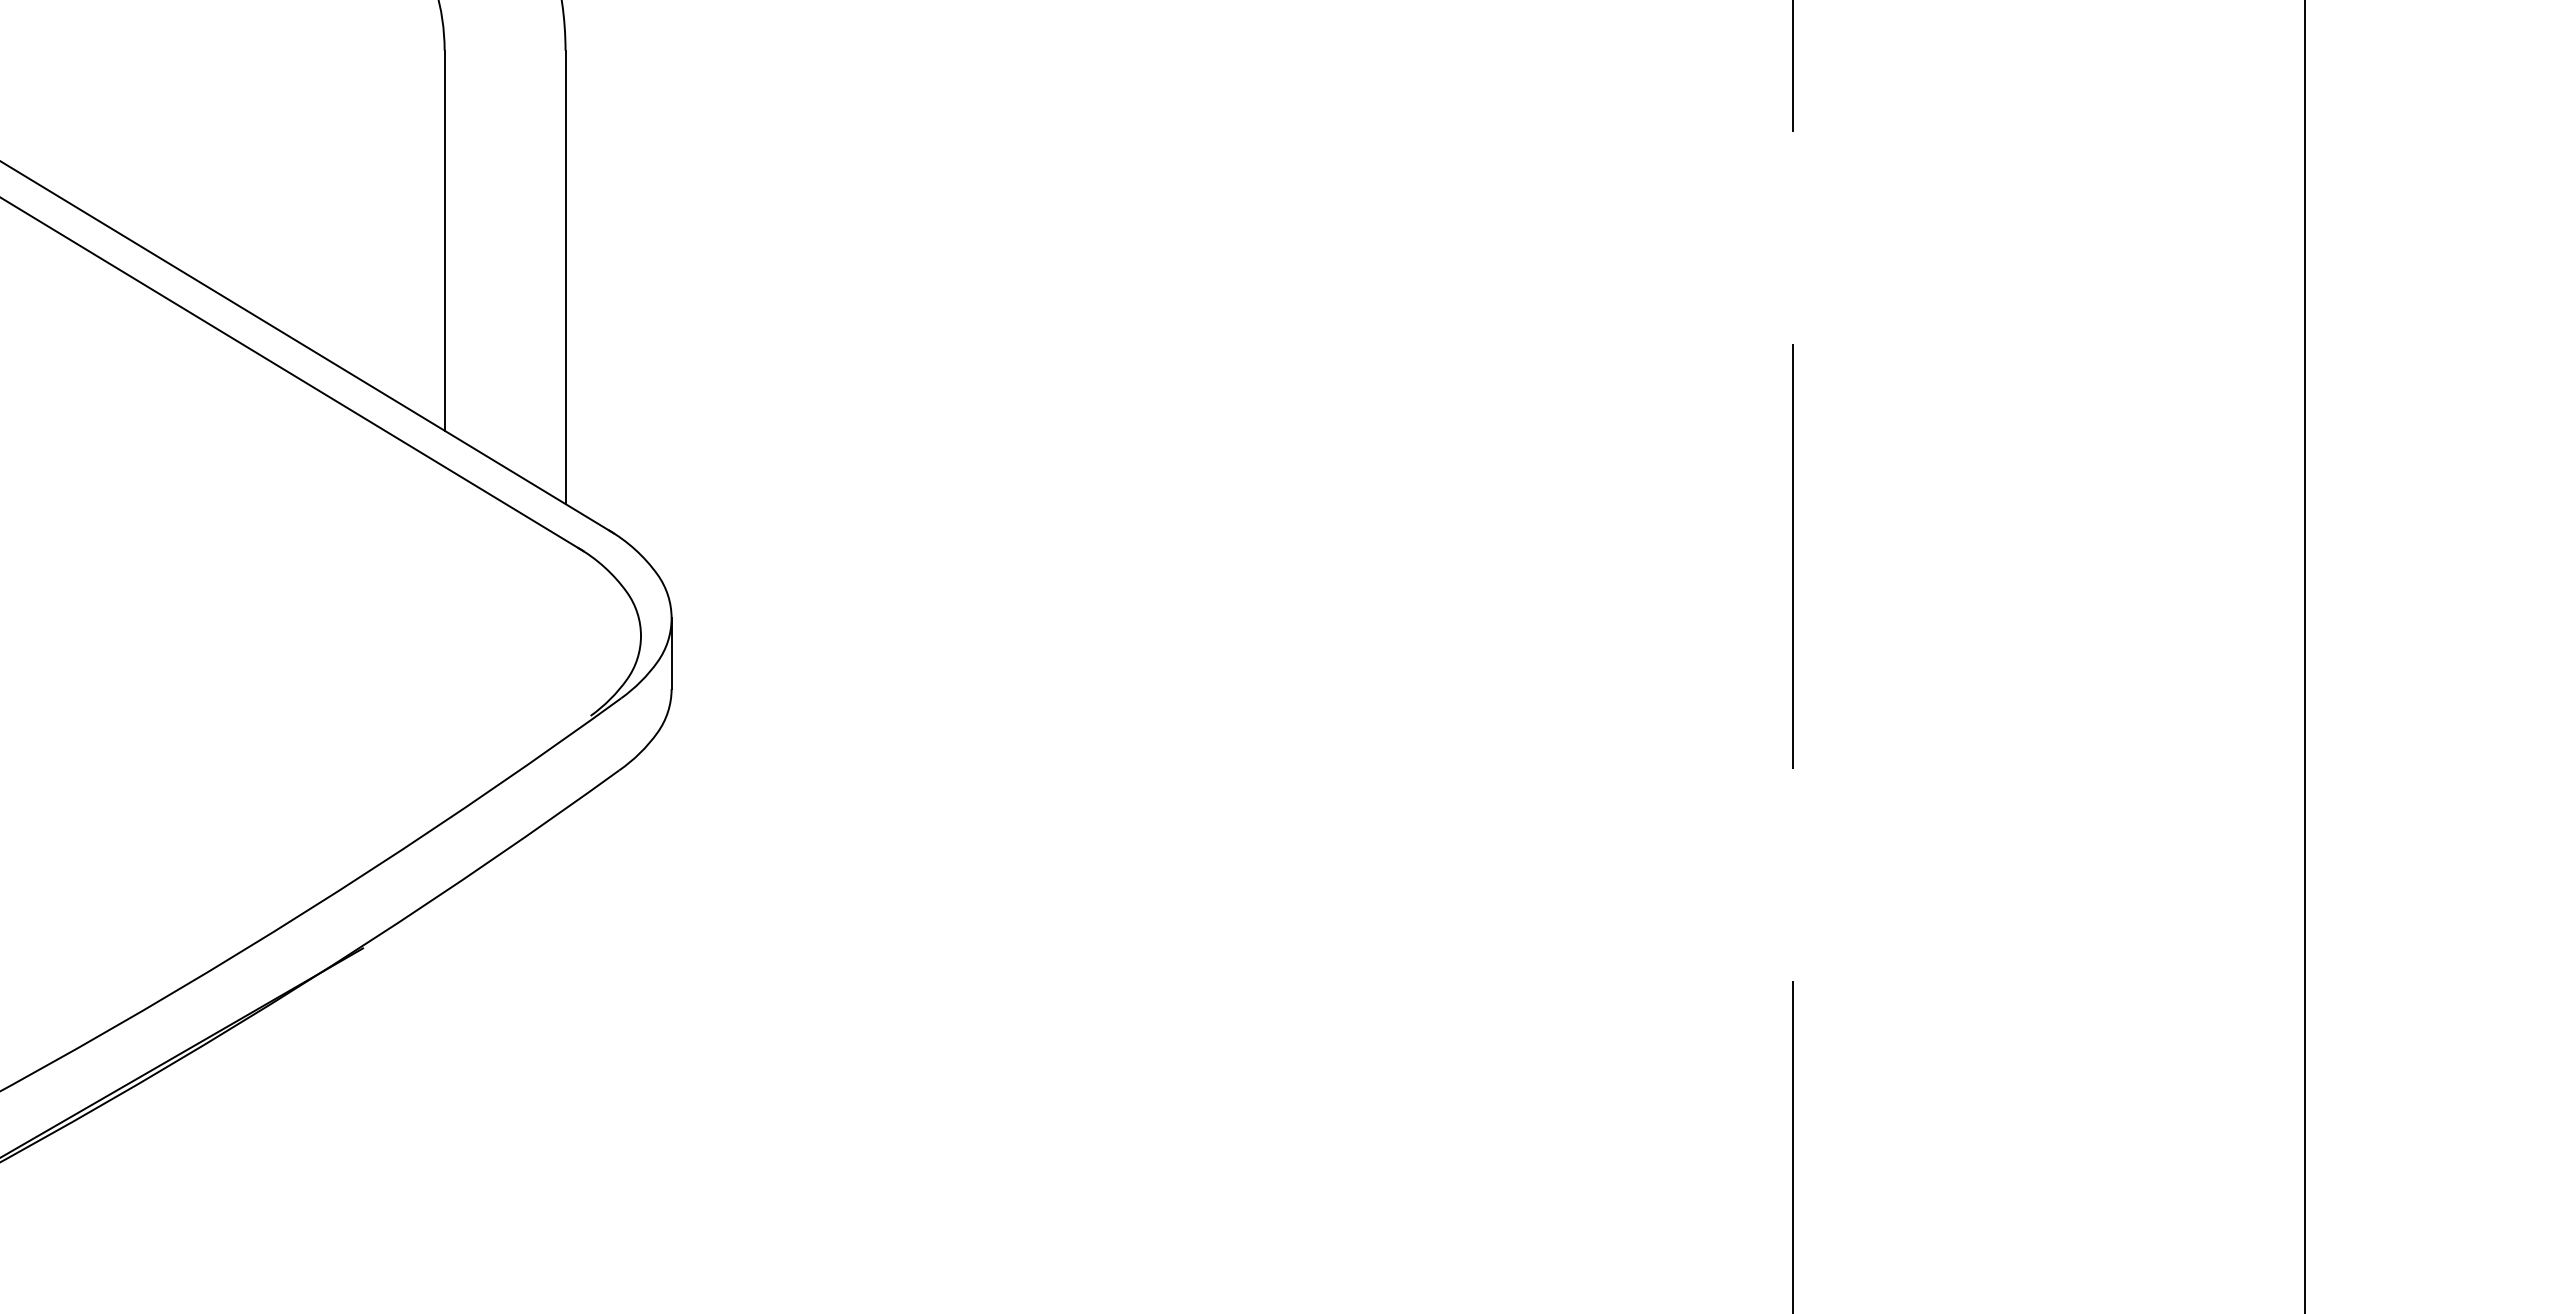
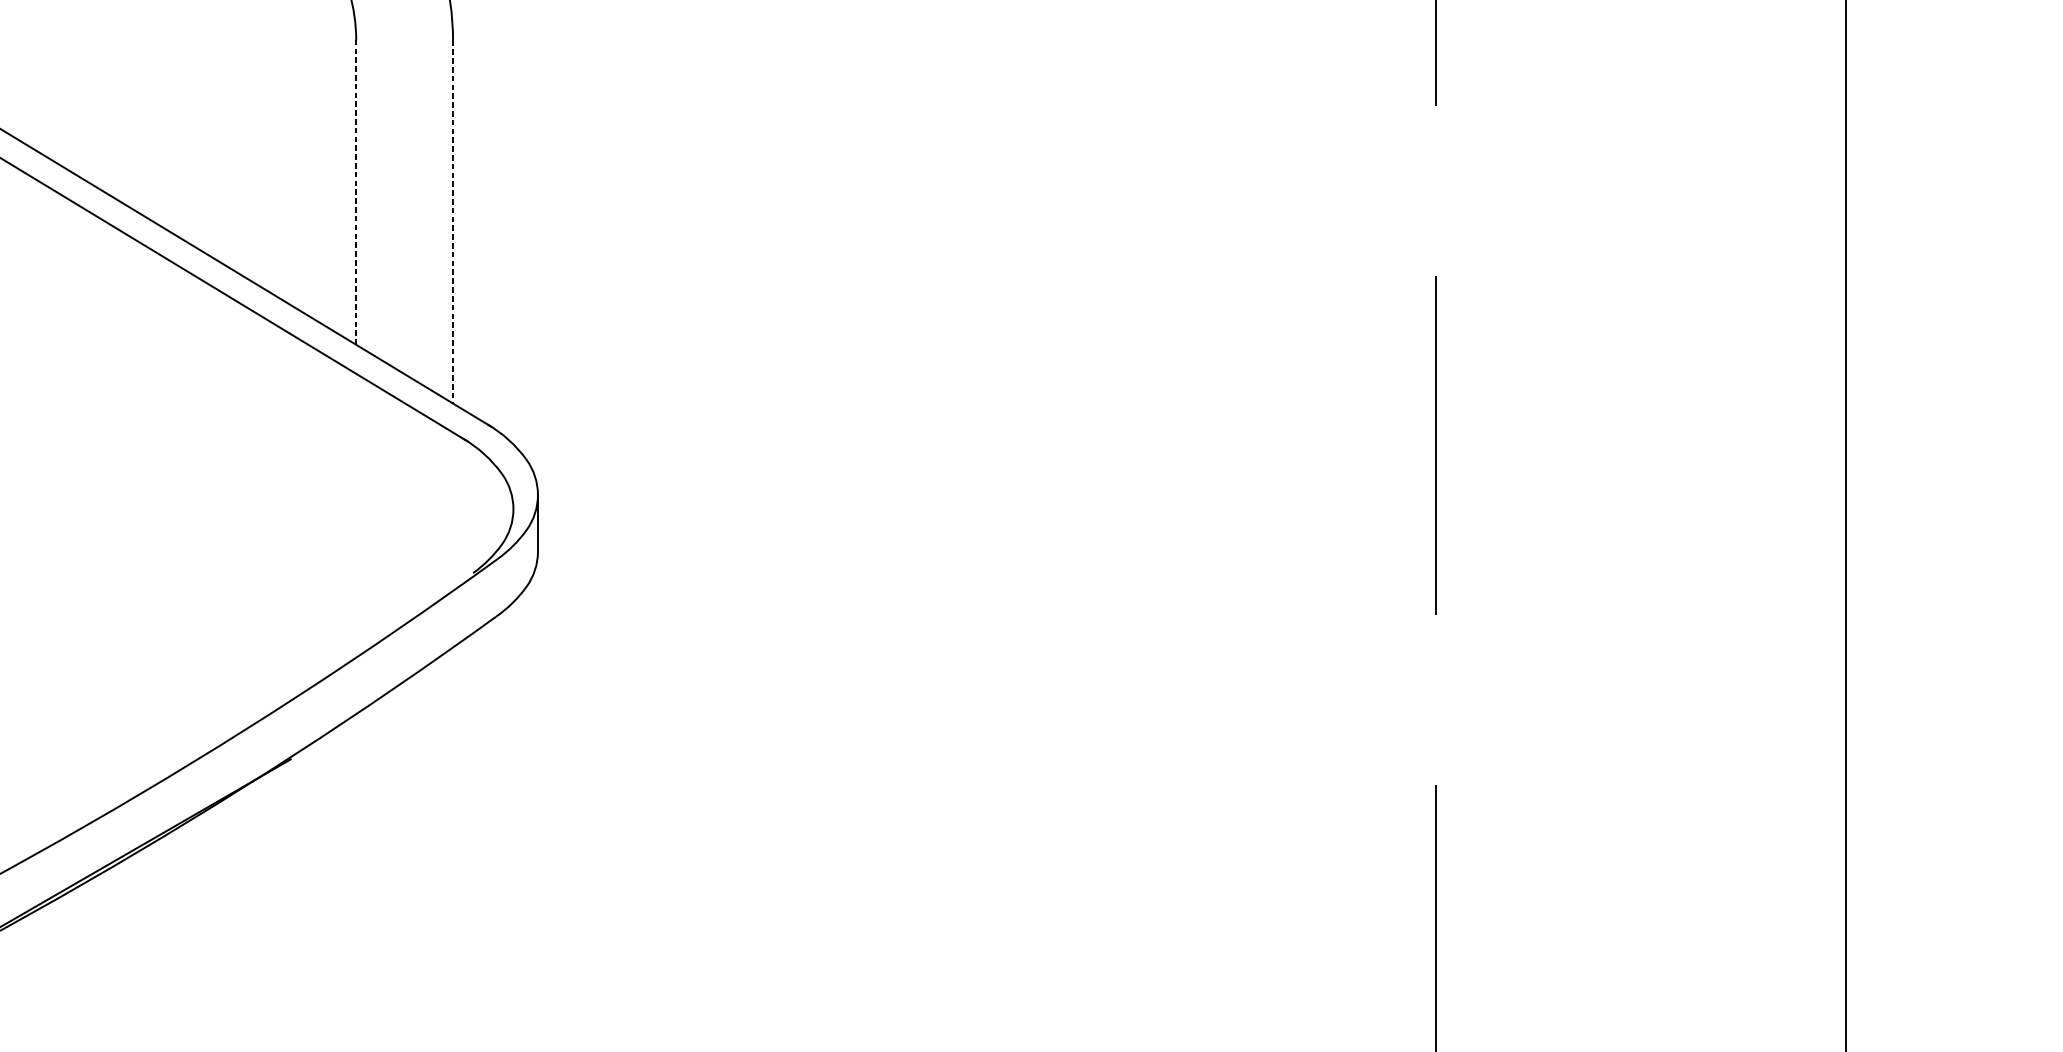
line: (444, 240) -> (356, 192), solid -> dashed
line: (565, 277) -> (452, 222), solid -> dashed

